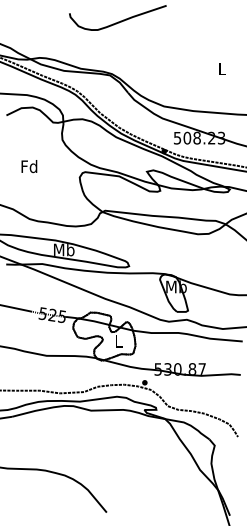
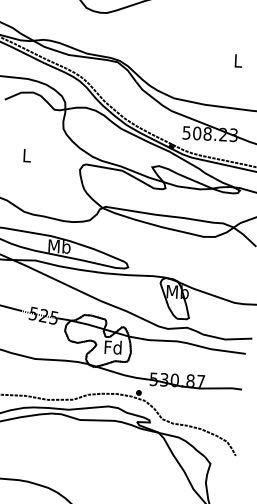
text: (29, 166) -> (26, 155), Fd -> L
text: (118, 341) -> (112, 347), L -> Fd

